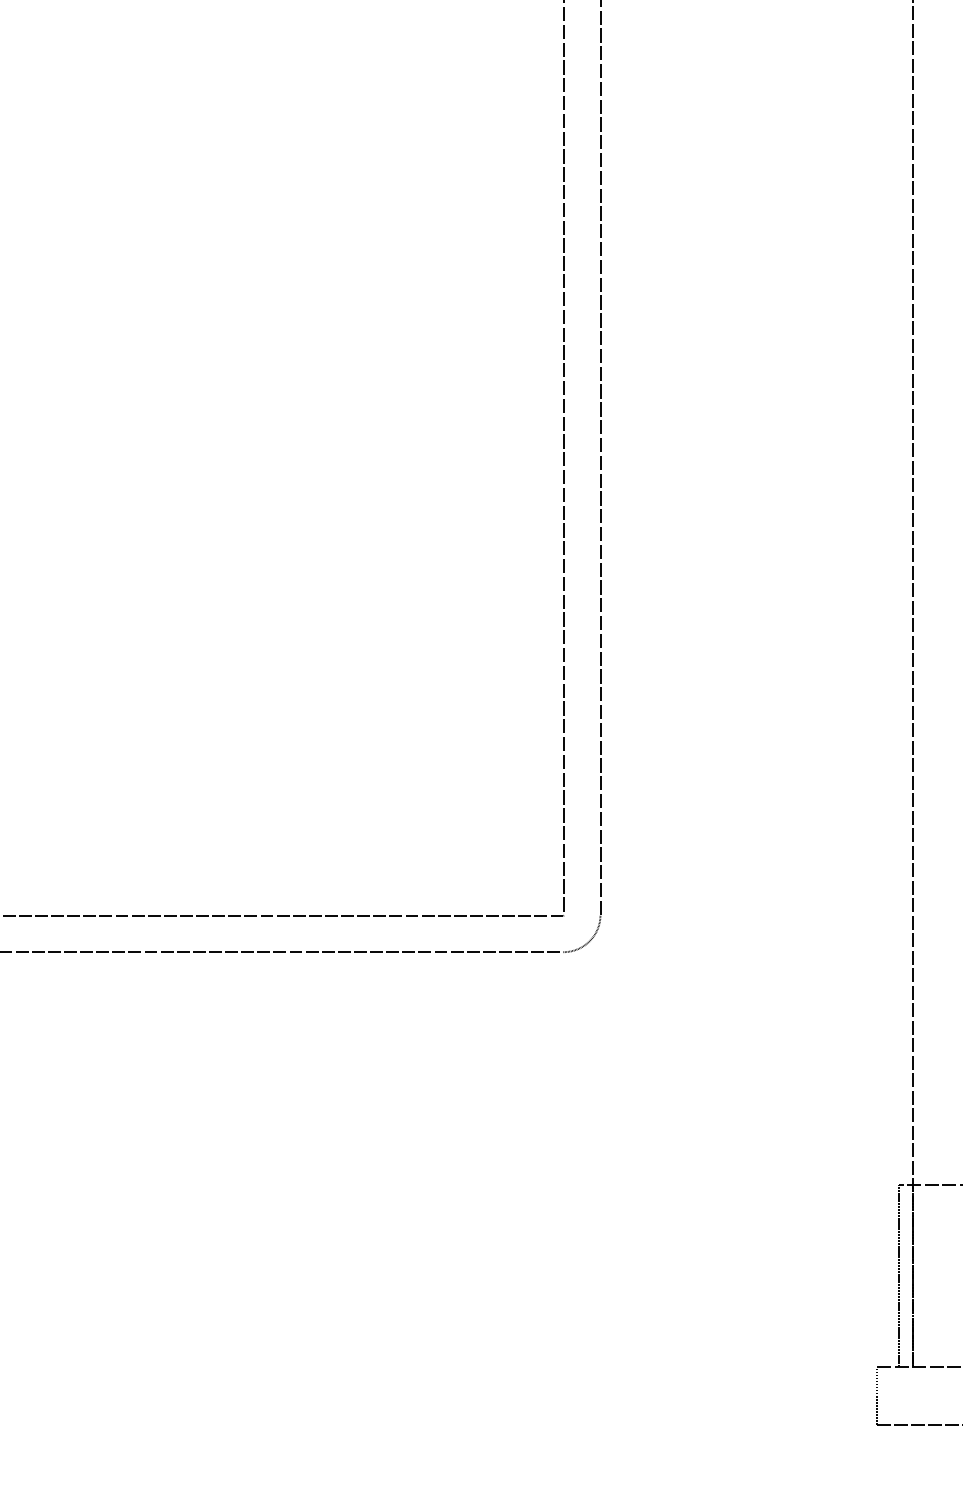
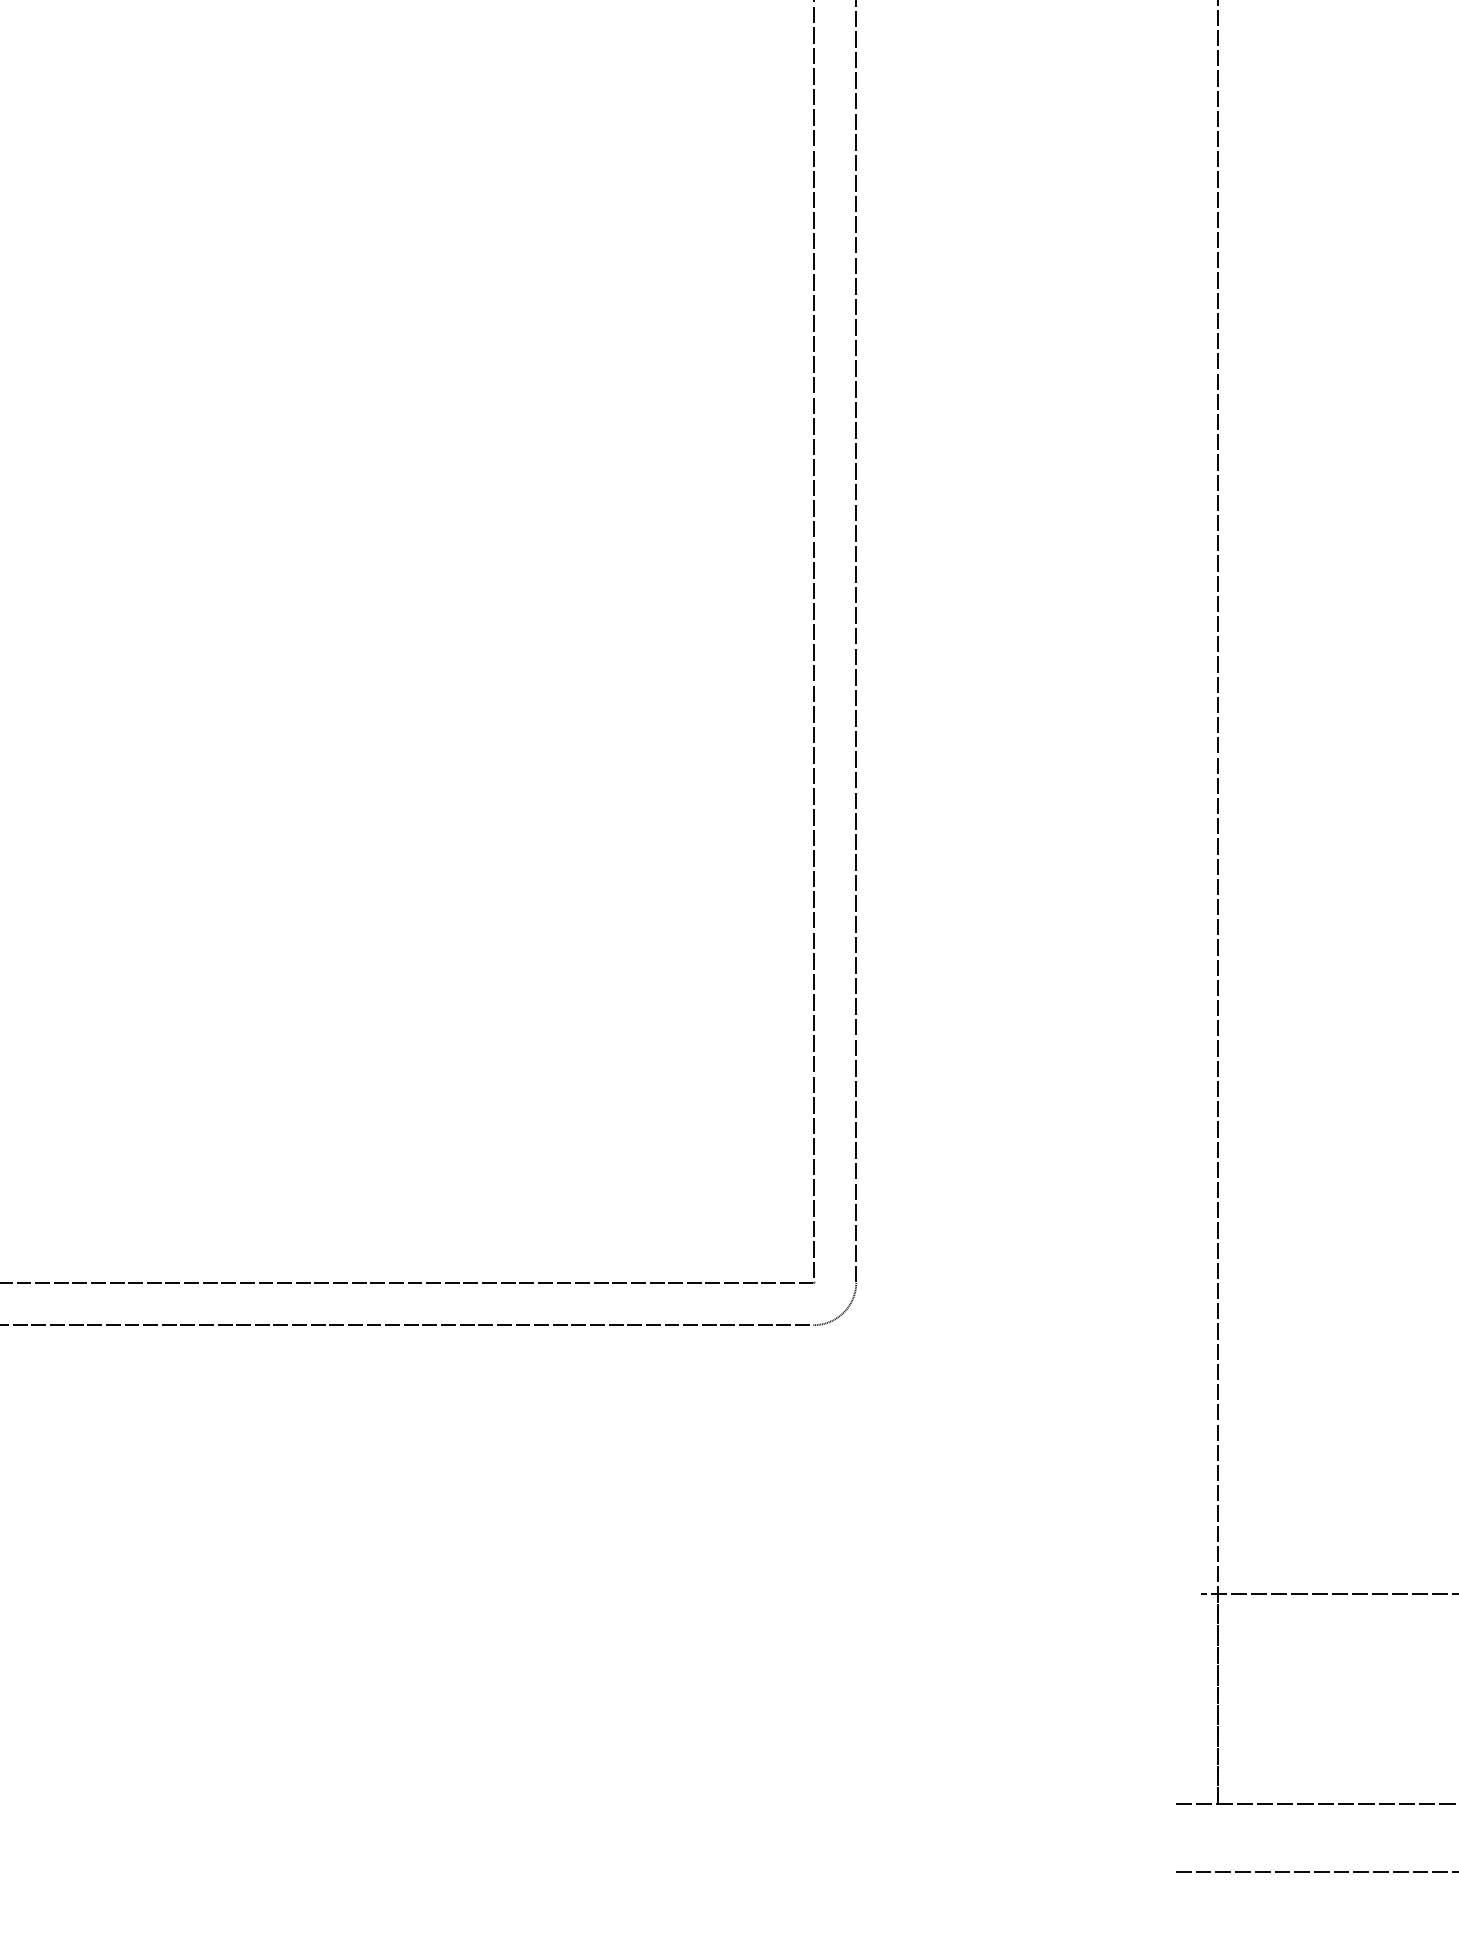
line: (899, 1276) -> (1201, 1699), removed
line: (876, 1395) -> (1175, 1837), removed

